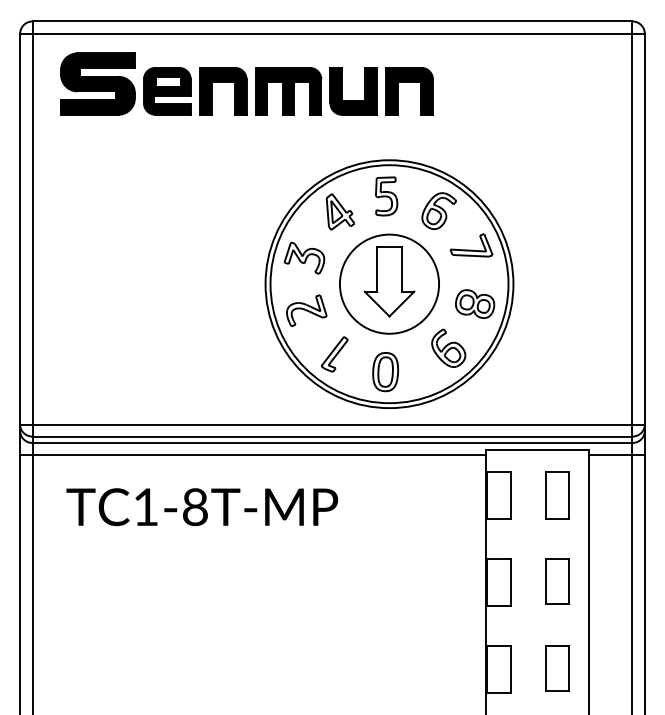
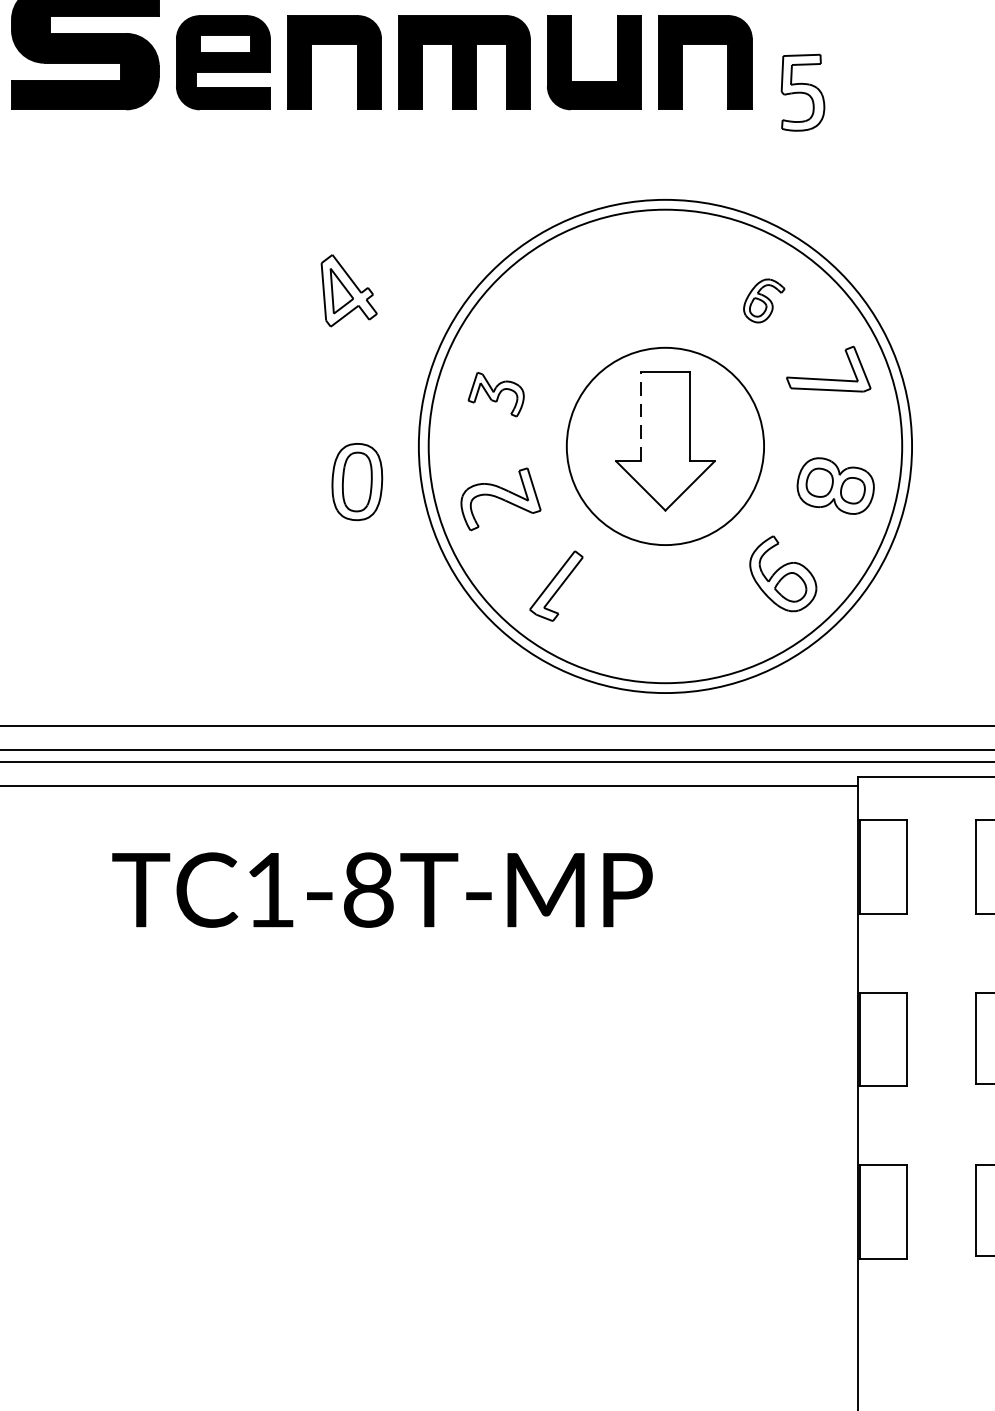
part: (386, 196) -> (802, 92), moved
part: (438, 210) -> (762, 299), size x0.6
part: (339, 211) -> (347, 289), moved
part: (304, 257) -> (496, 393), size x0.7
line: (377, 268) -> (641, 415), solid -> dashed
part: (385, 372) -> (357, 482), moved
text: (202, 507) -> (382, 890), moved

